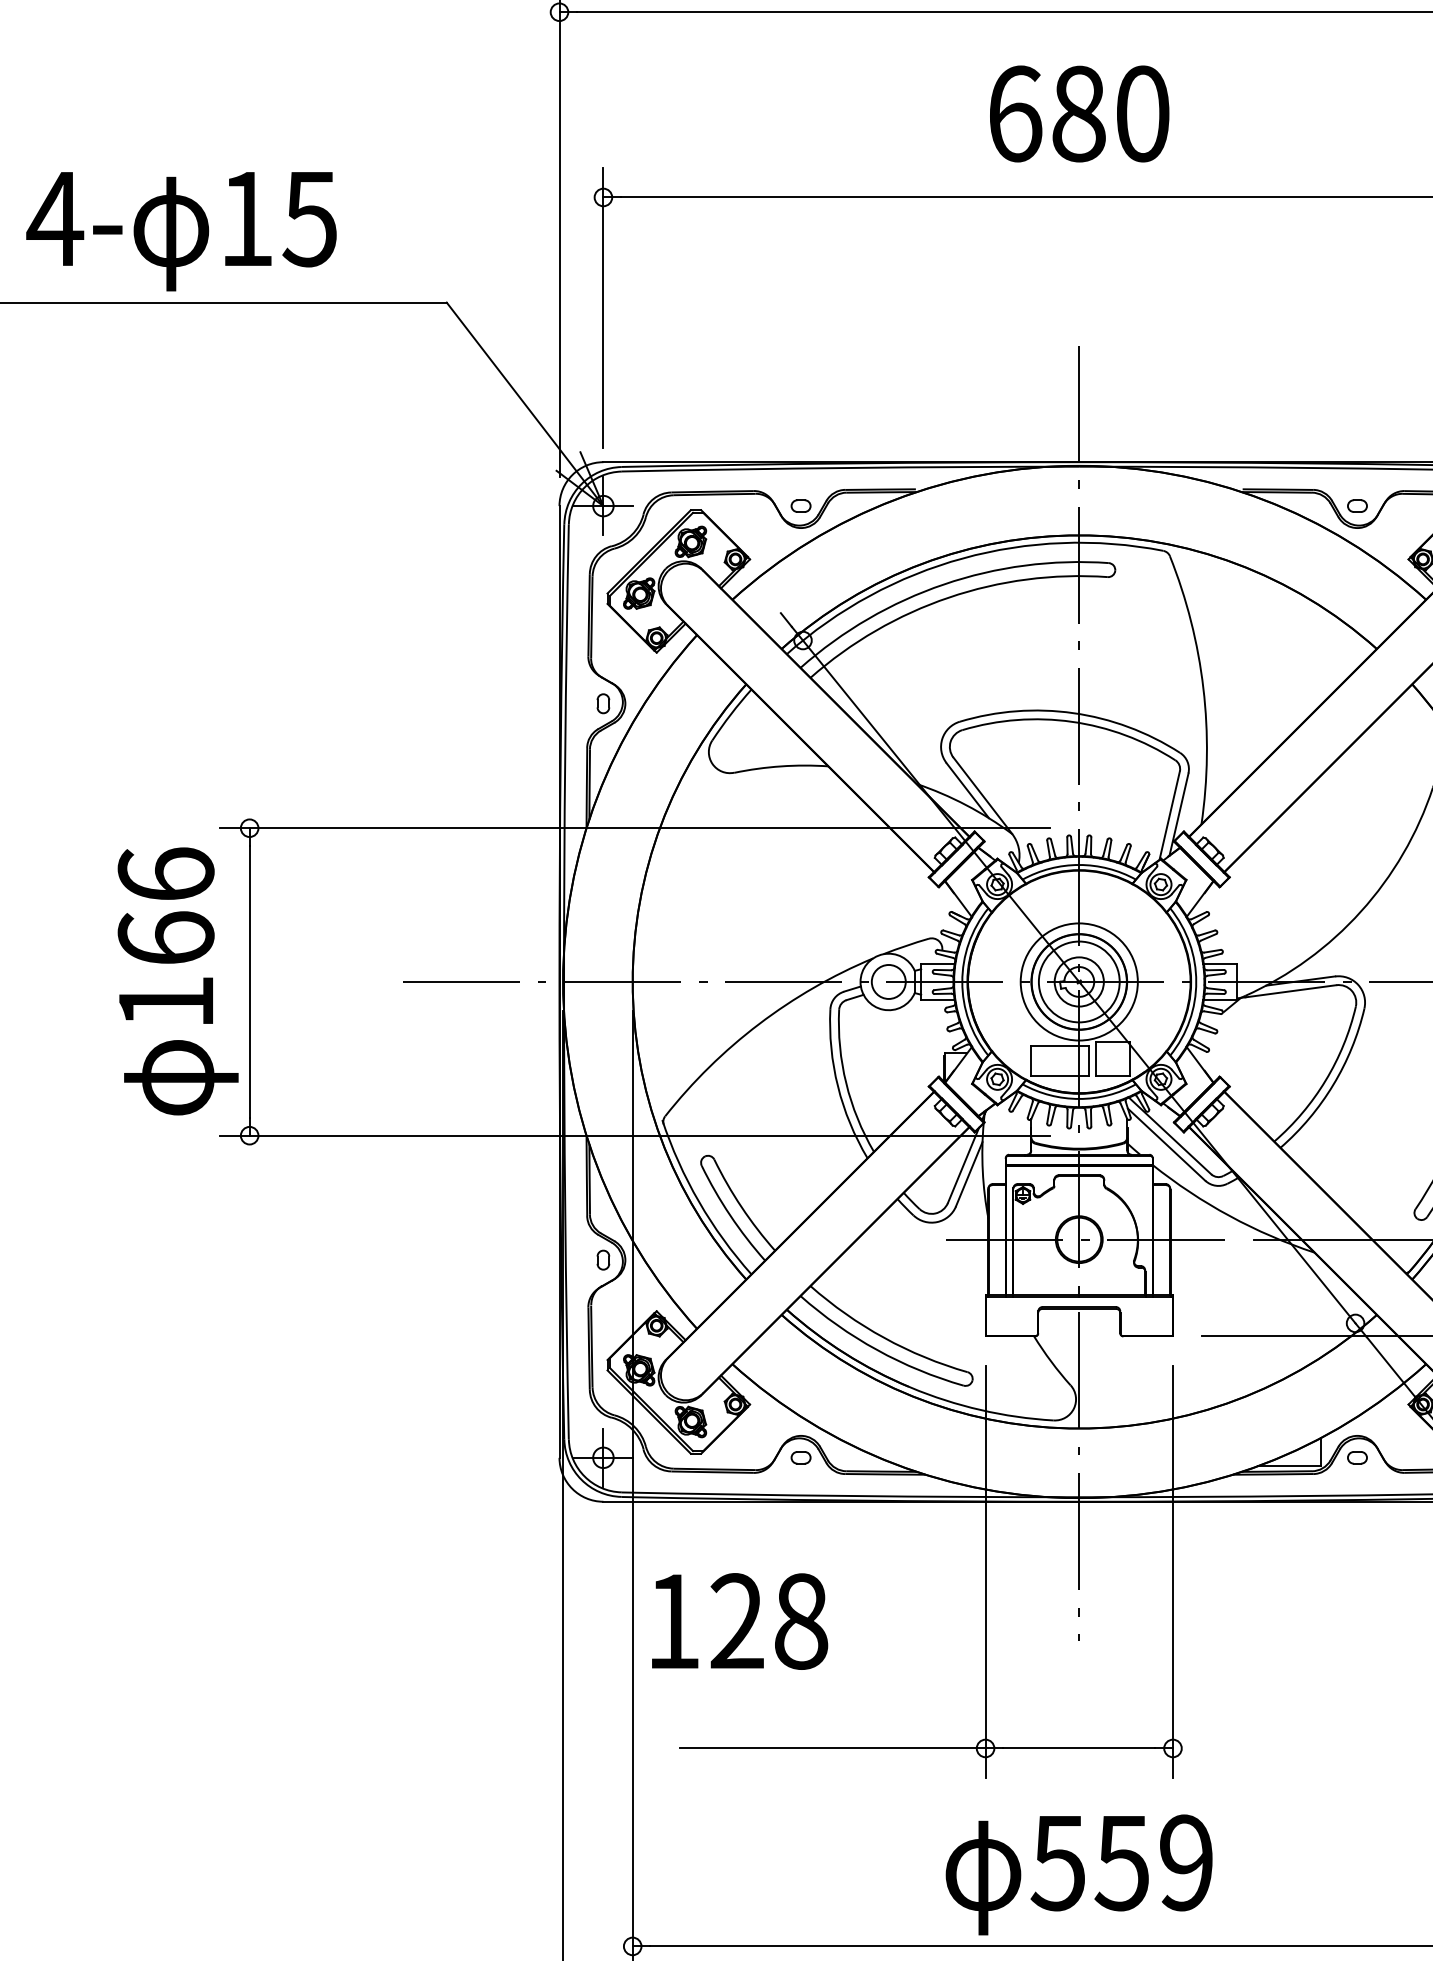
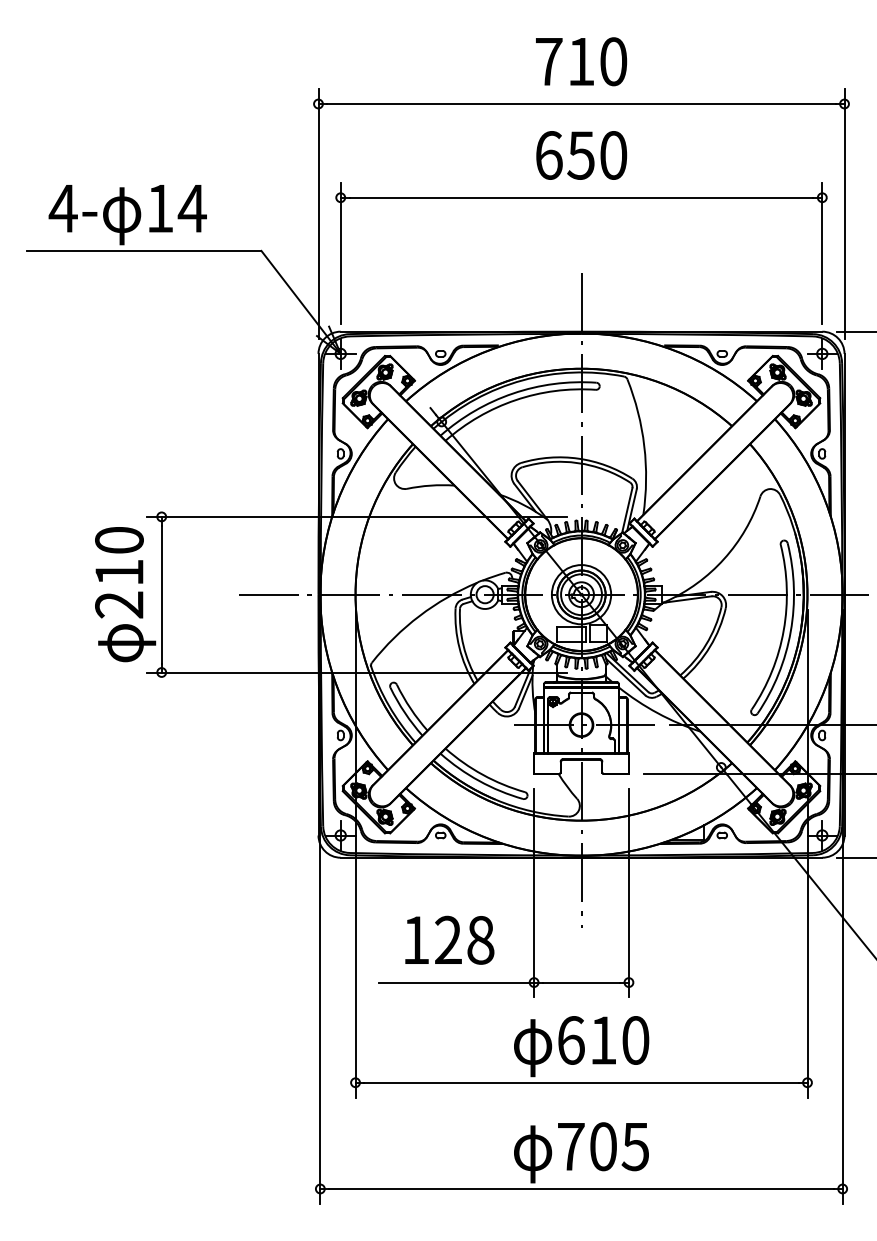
text: (1077, 114) -> (580, 155), 680 -> 650
text: (308, 220) -> (191, 209), 15 -> 14
text: (166, 938) -> (119, 572), 166 -> 210
text: (739, 1619) -> (449, 939), moved
text: (1122, 1862) -> (603, 1040), 559 -> 610

